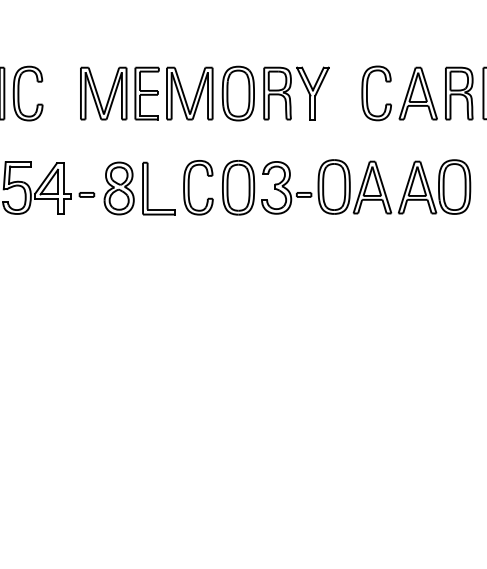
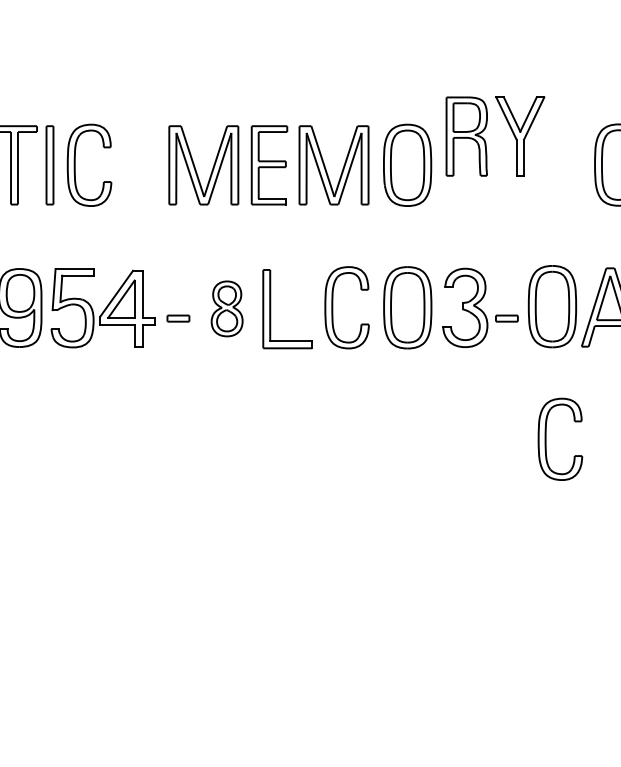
part: (290, 96) -> (486, 140), moved
part: (118, 188) -> (226, 308), size x0.7
part: (330, 274) -> (546, 439), added

